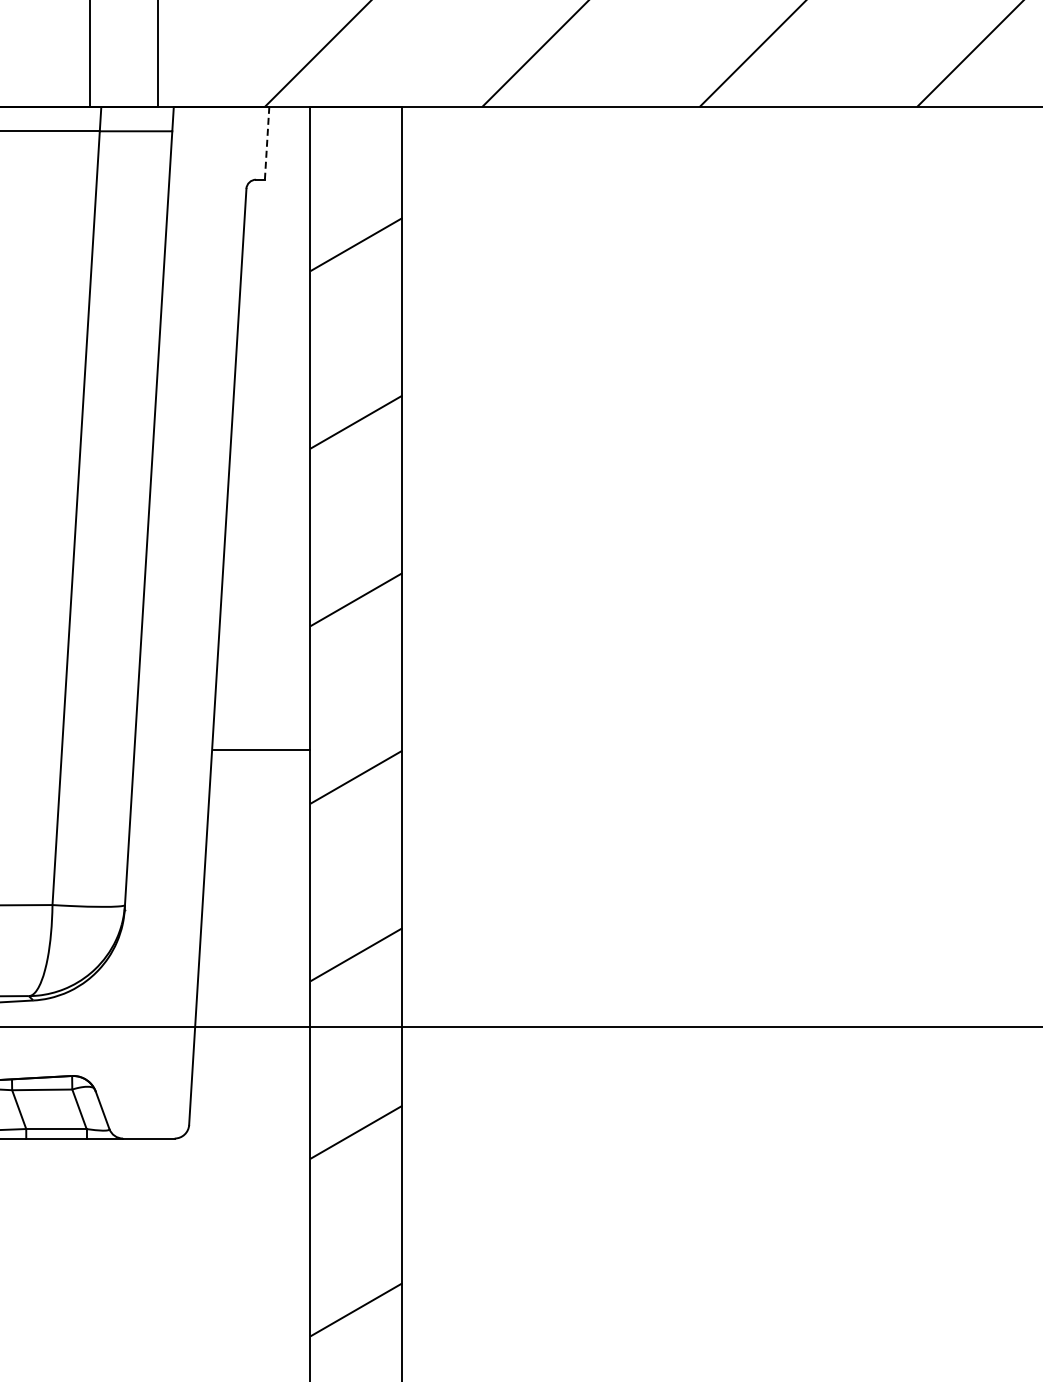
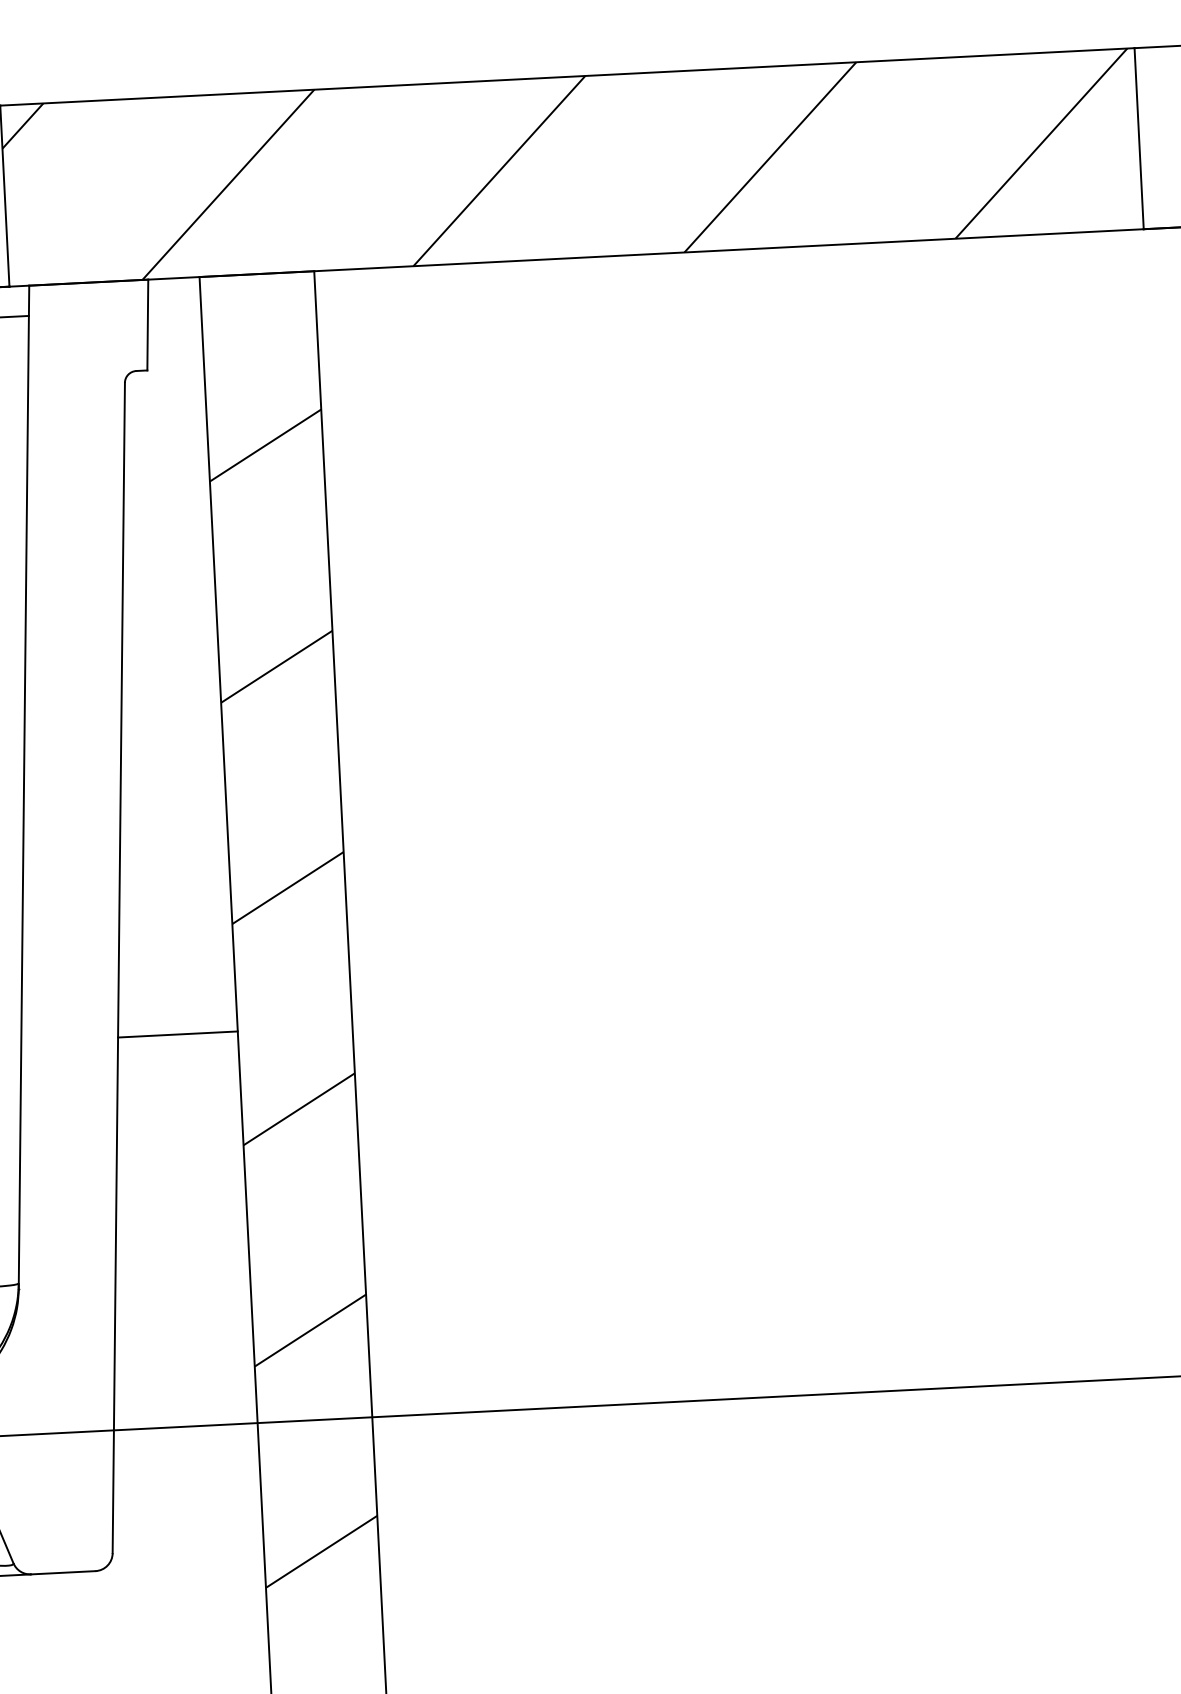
line: (267, 142) -> (148, 323), dashed -> solid
line: (262, 750) -> (178, 1034), moved

